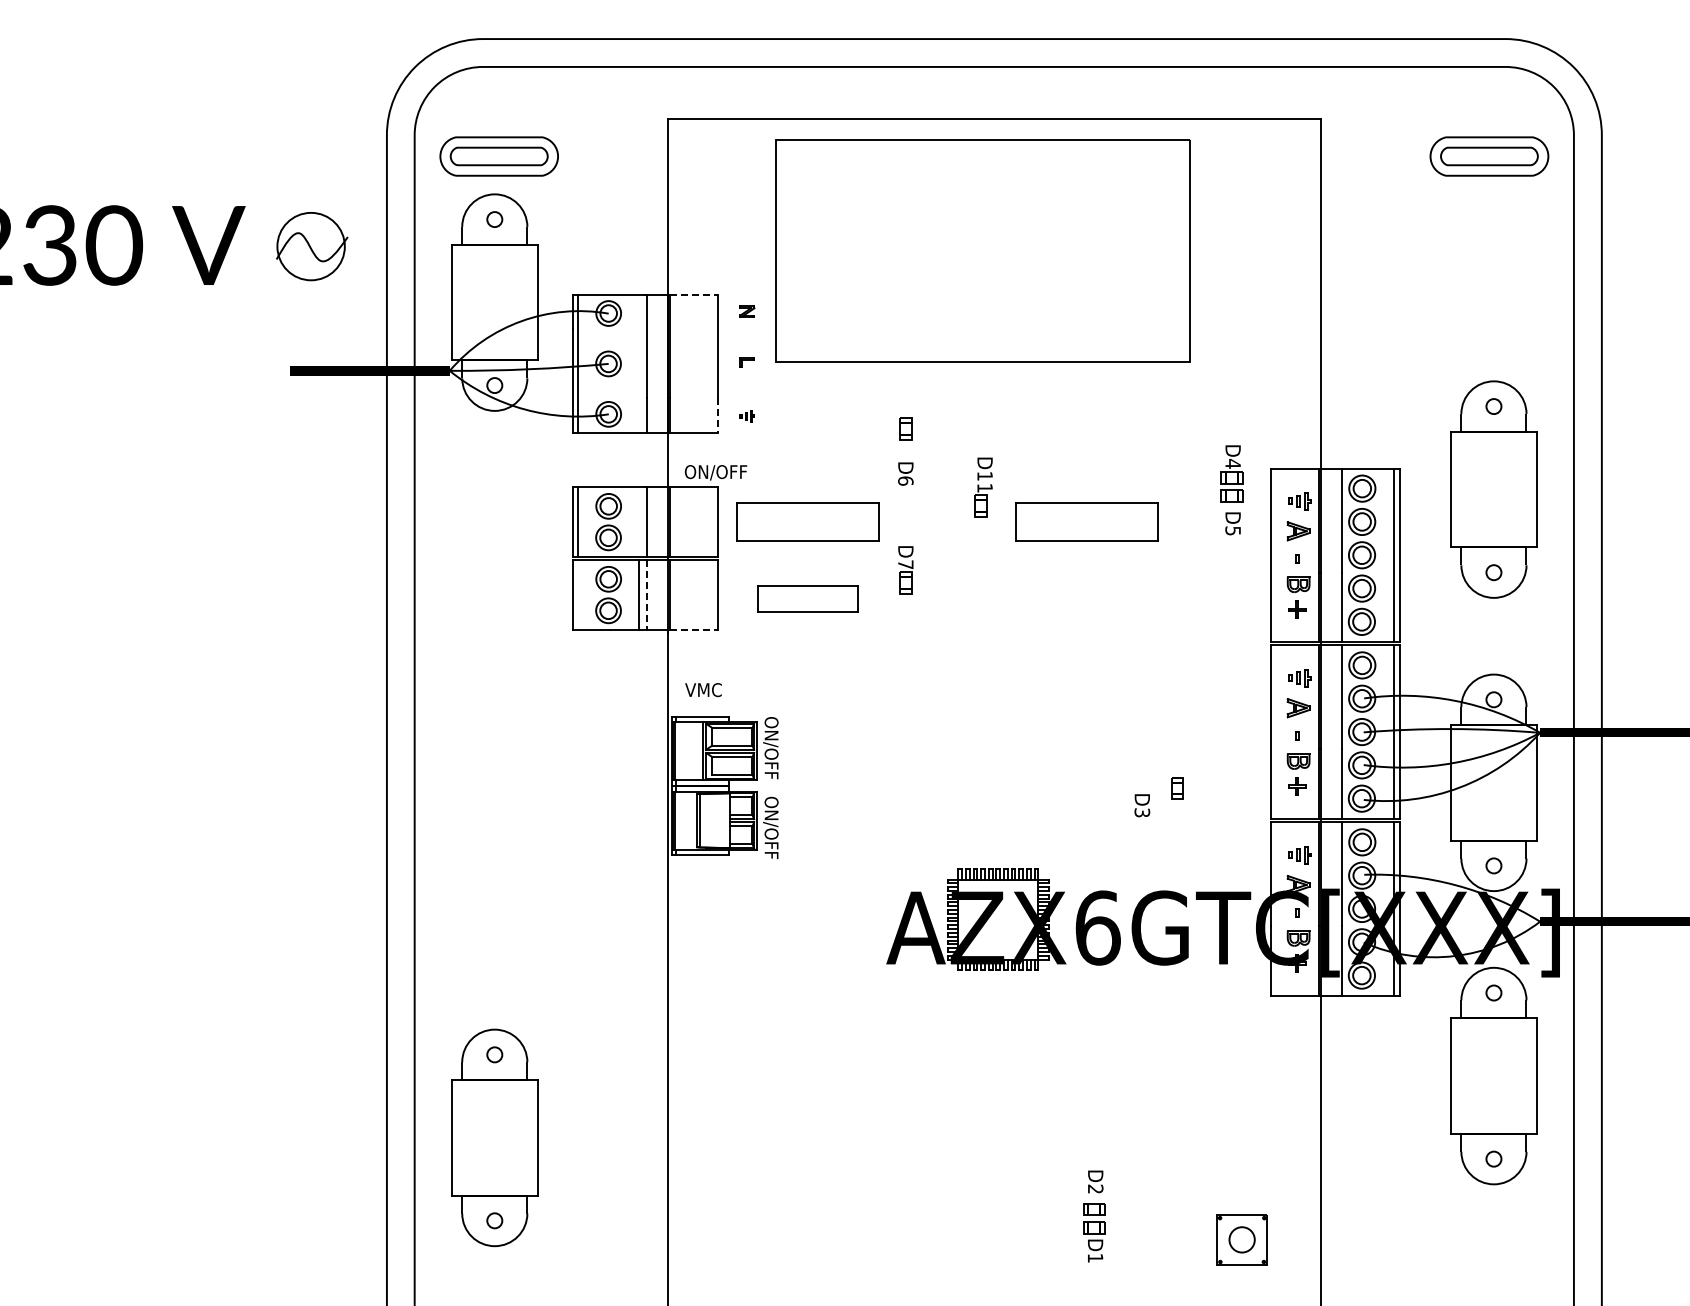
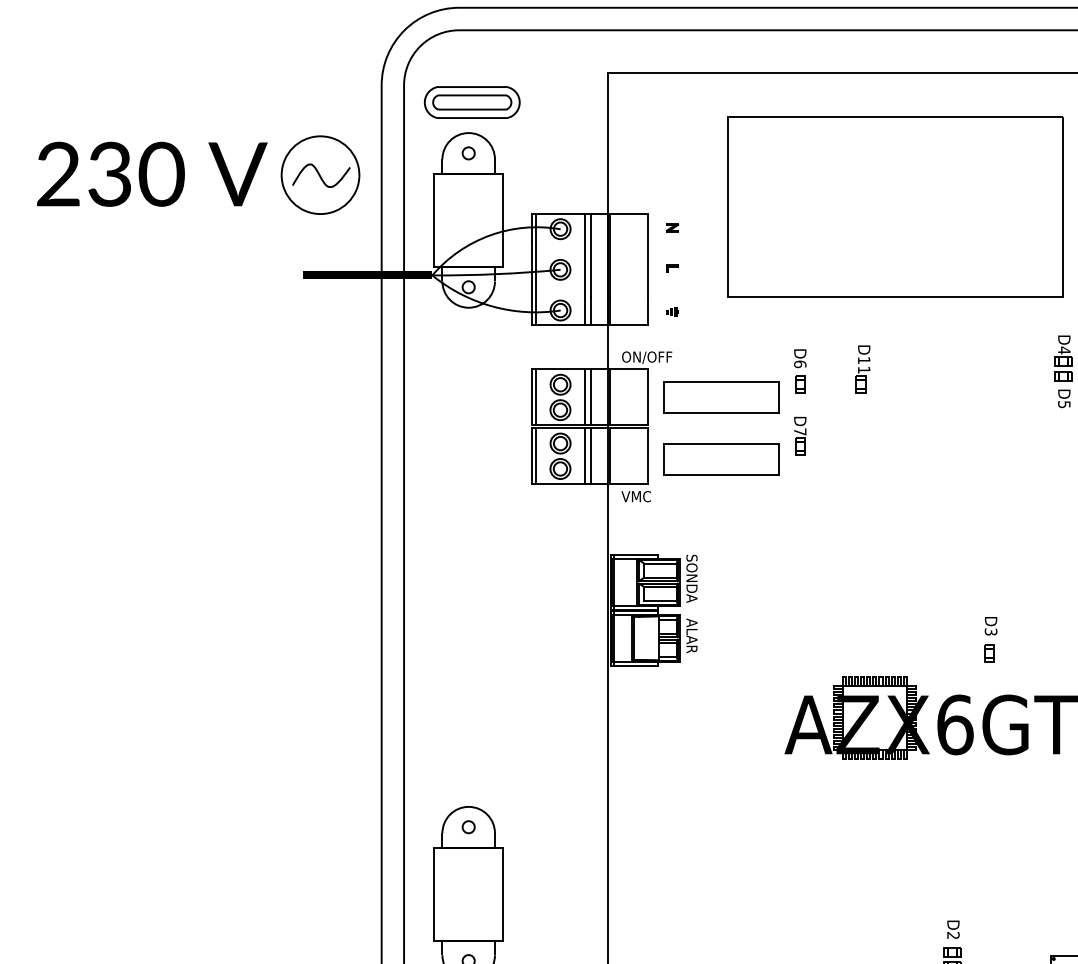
circle: (310, 246) -> (320, 175), size x1.43
part: (982, 250) -> (895, 206), moved
line: (693, 294) -> (628, 213), dashed -> solid
line: (639, 363) -> (585, 269), added
line: (717, 415) -> (648, 311), dashed -> solid
part: (905, 428) -> (800, 384), moved
line: (639, 521) -> (585, 396), added
part: (1086, 521) -> (946, 396), removed
line: (578, 594) -> (536, 455), added
line: (646, 595) -> (591, 456), dashed -> solid
part: (807, 598) -> (720, 459), size x1.43
line: (693, 629) -> (628, 484), dashed -> solid
text: (703, 690) -> (636, 496), moved
text: (770, 748) -> (691, 580), ON/OFF -> SONDA
part: (1177, 788) -> (989, 653), moved
text: (770, 827) -> (691, 643), ON/OFF -> ALAR

